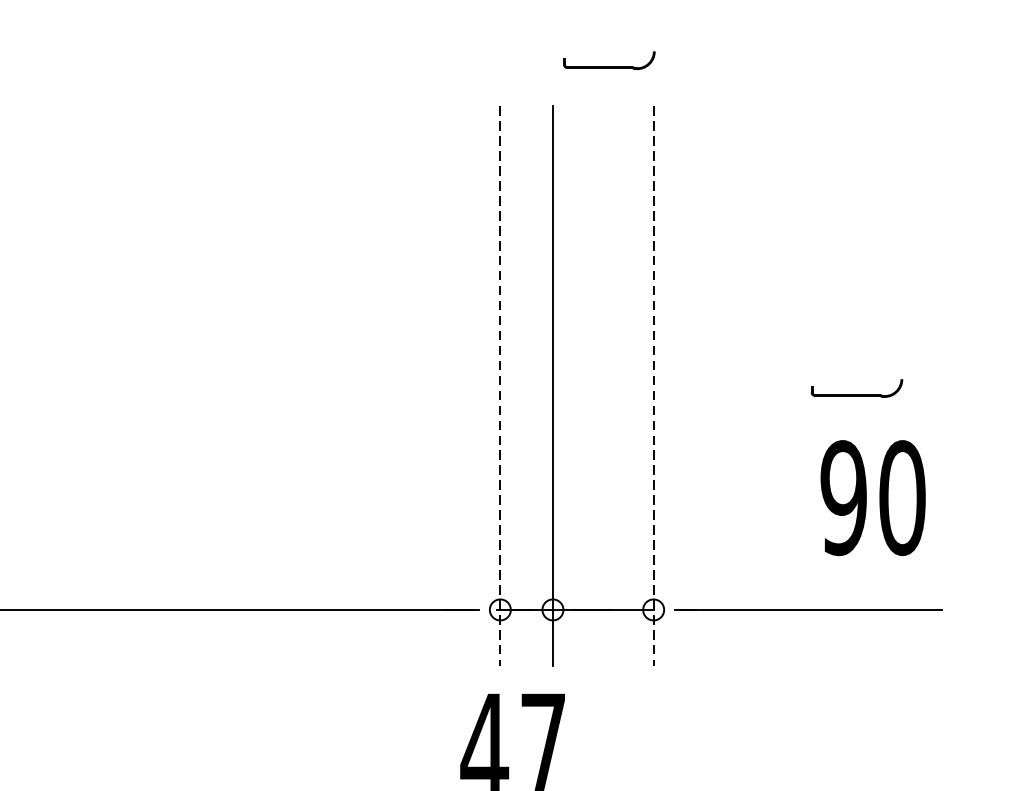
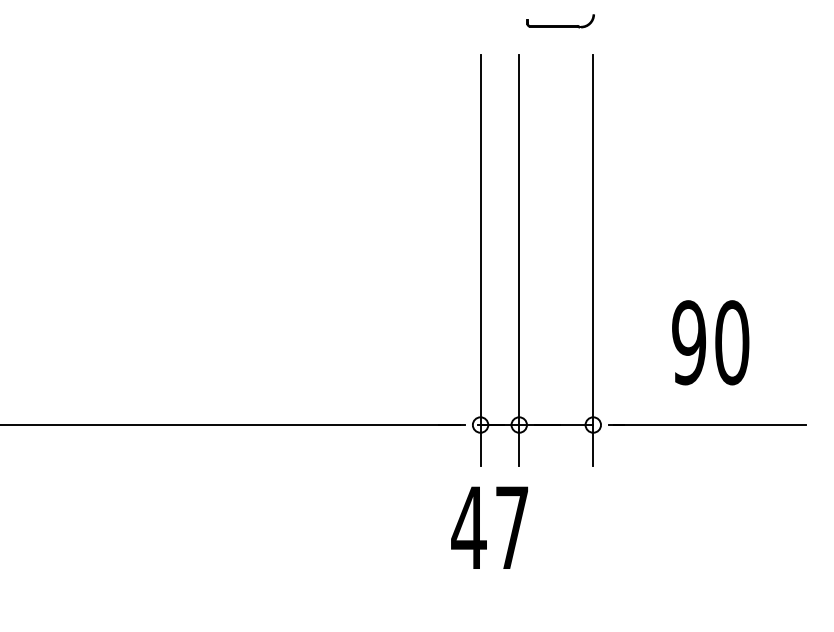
line: (500, 386) -> (480, 260), dashed -> solid
line: (653, 386) -> (593, 260), dashed -> solid
part: (856, 388) -> (742, 262), removed
text: (872, 497) -> (710, 342), moved

